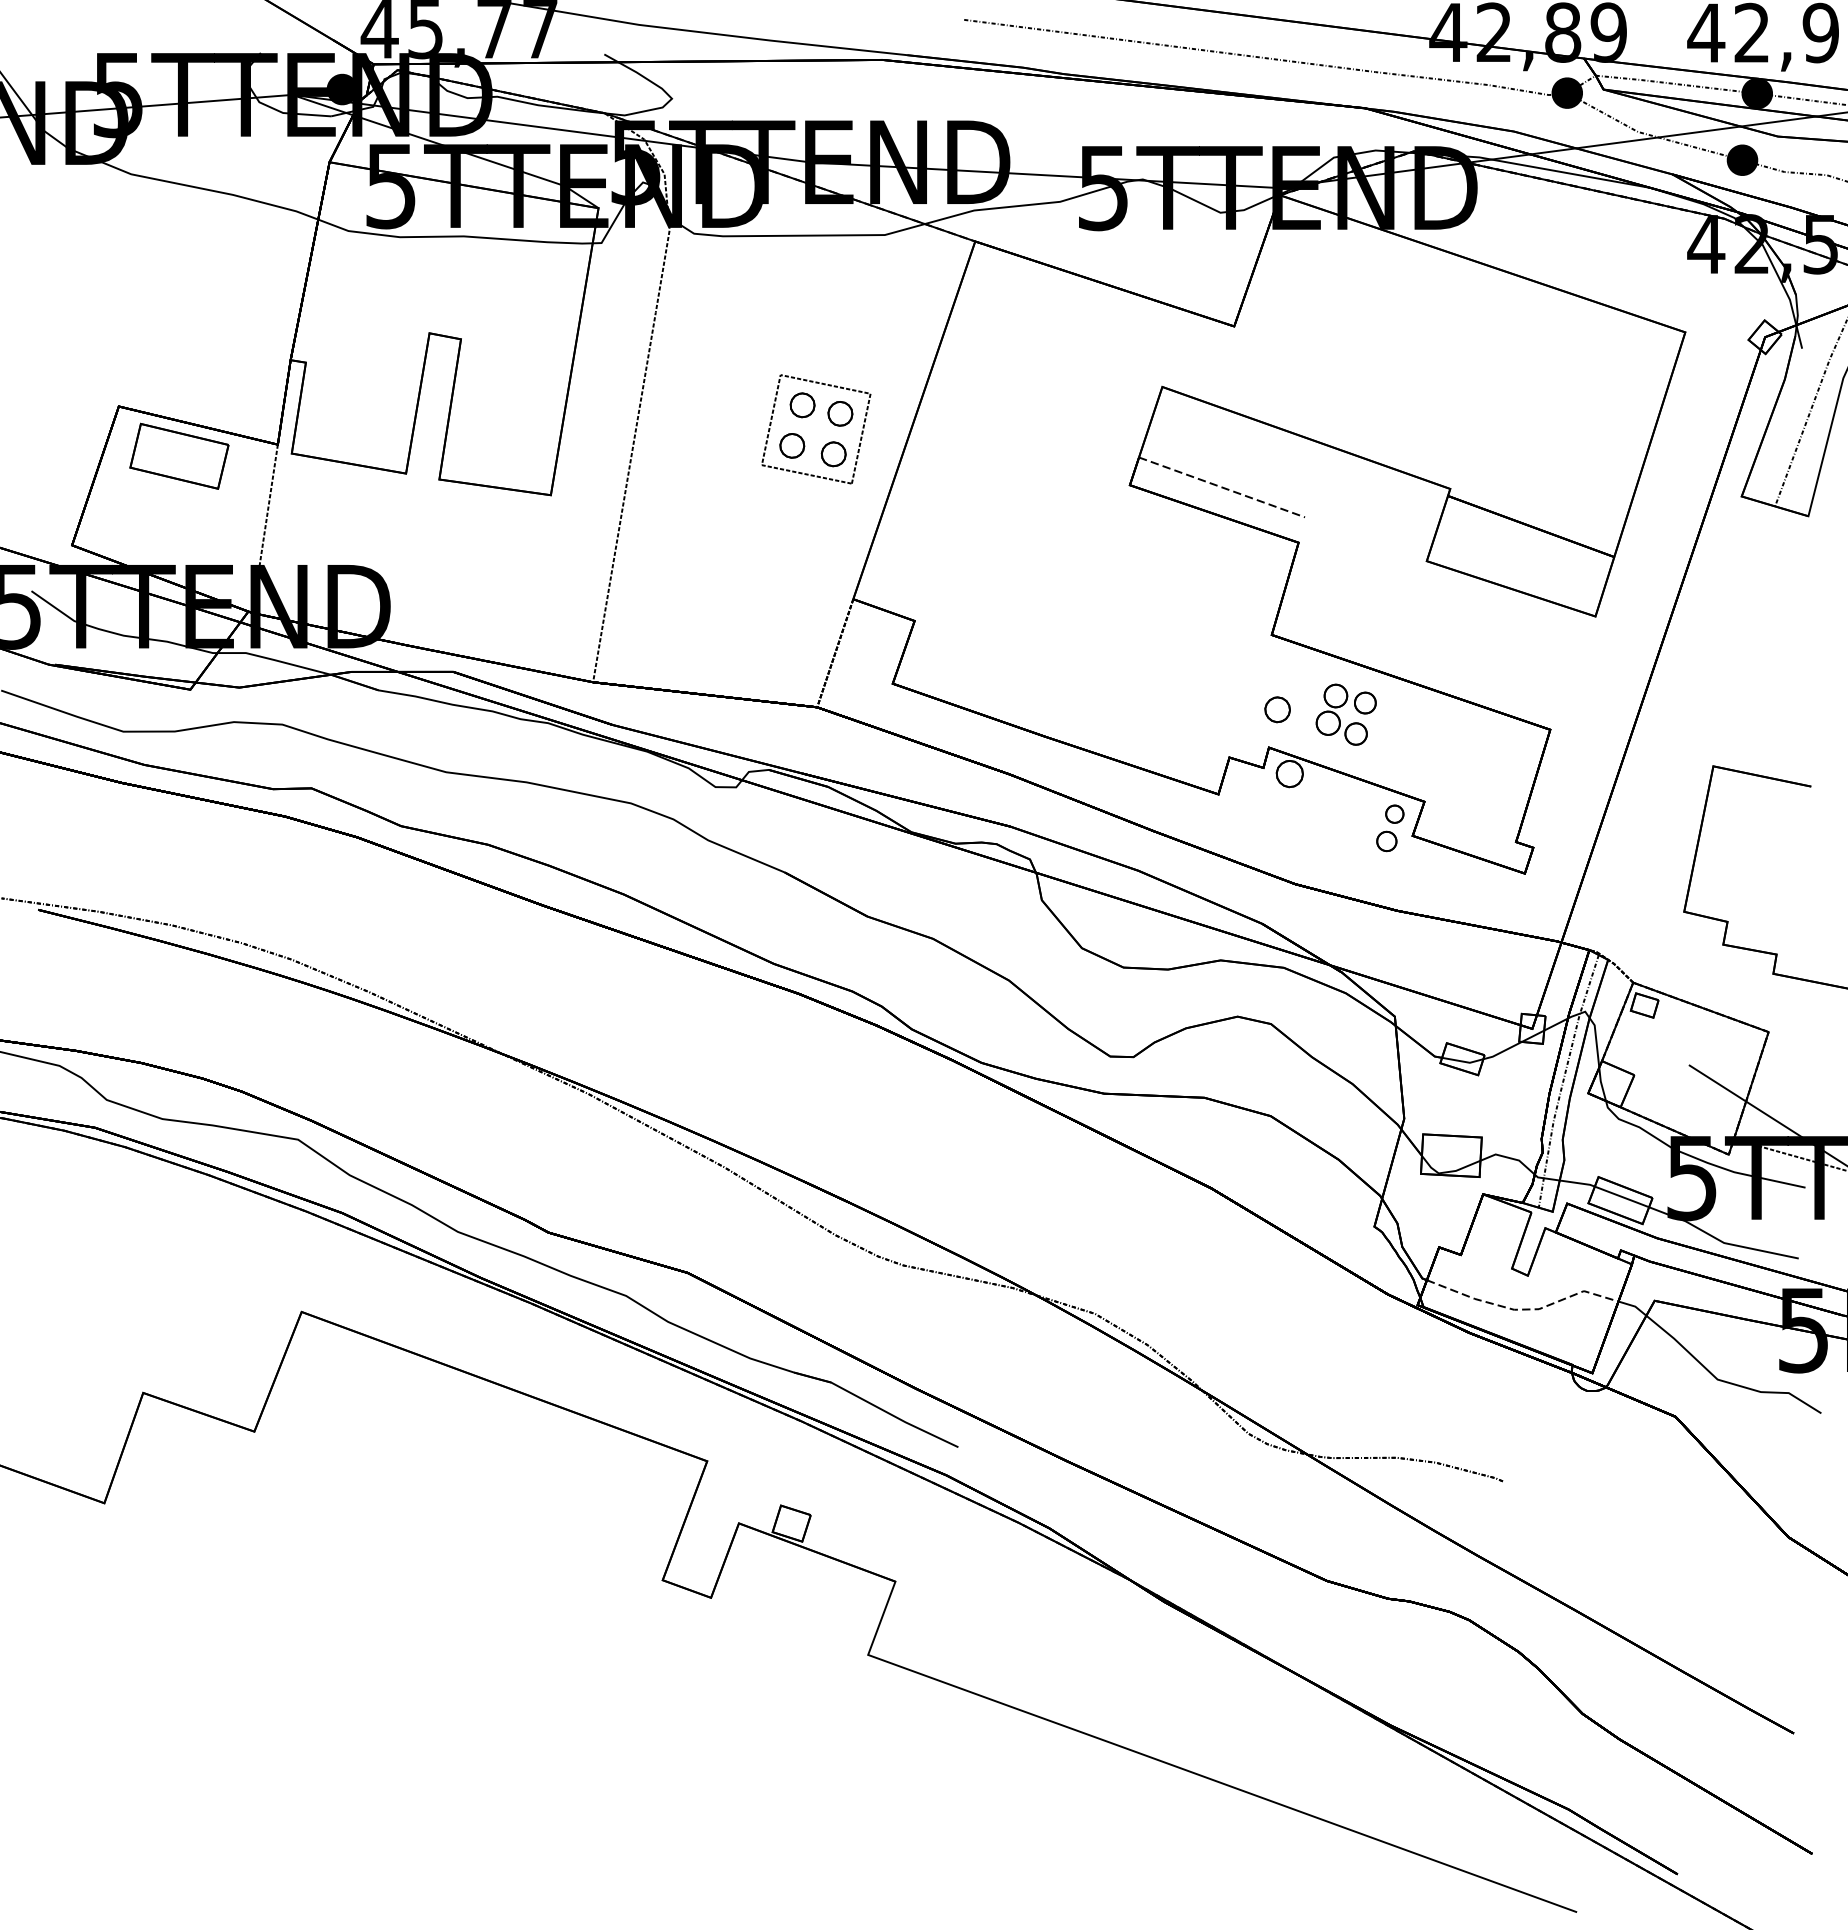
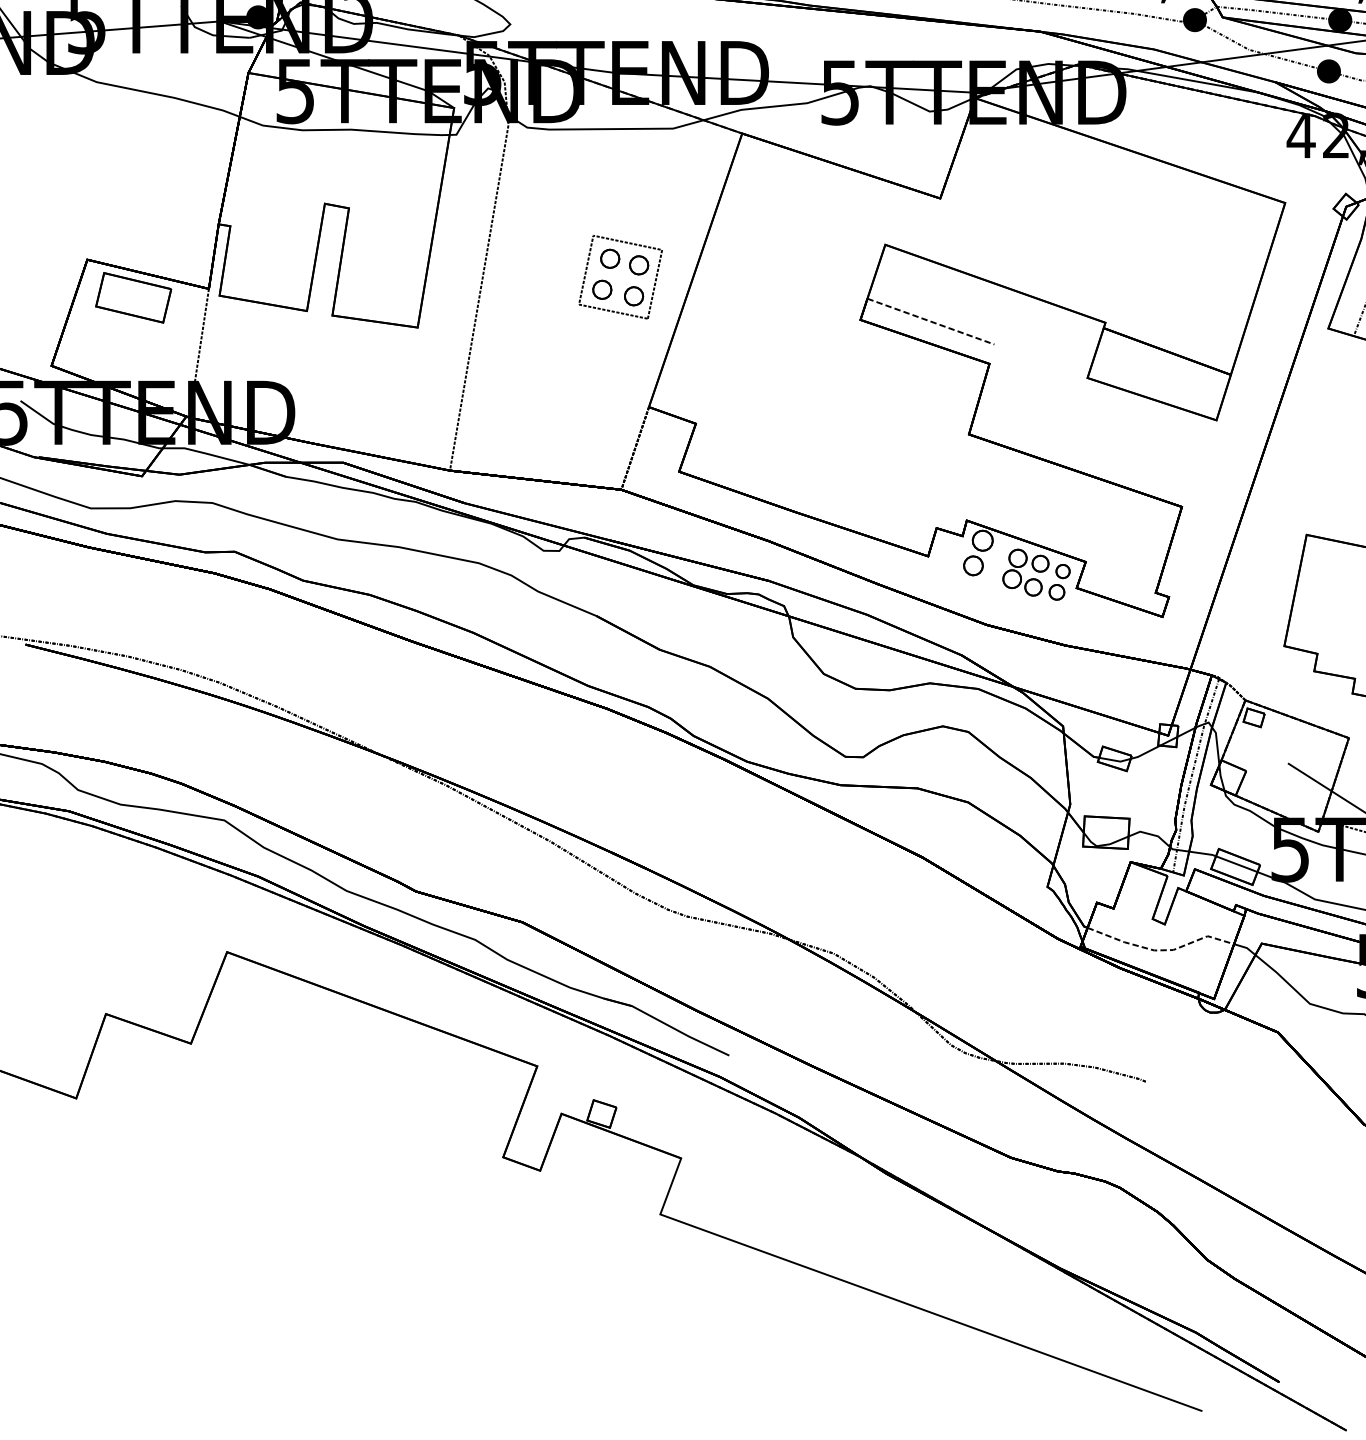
part: (1277, 709) -> (973, 565), moved
part: (1339, 717) -> (1020, 574), moved

